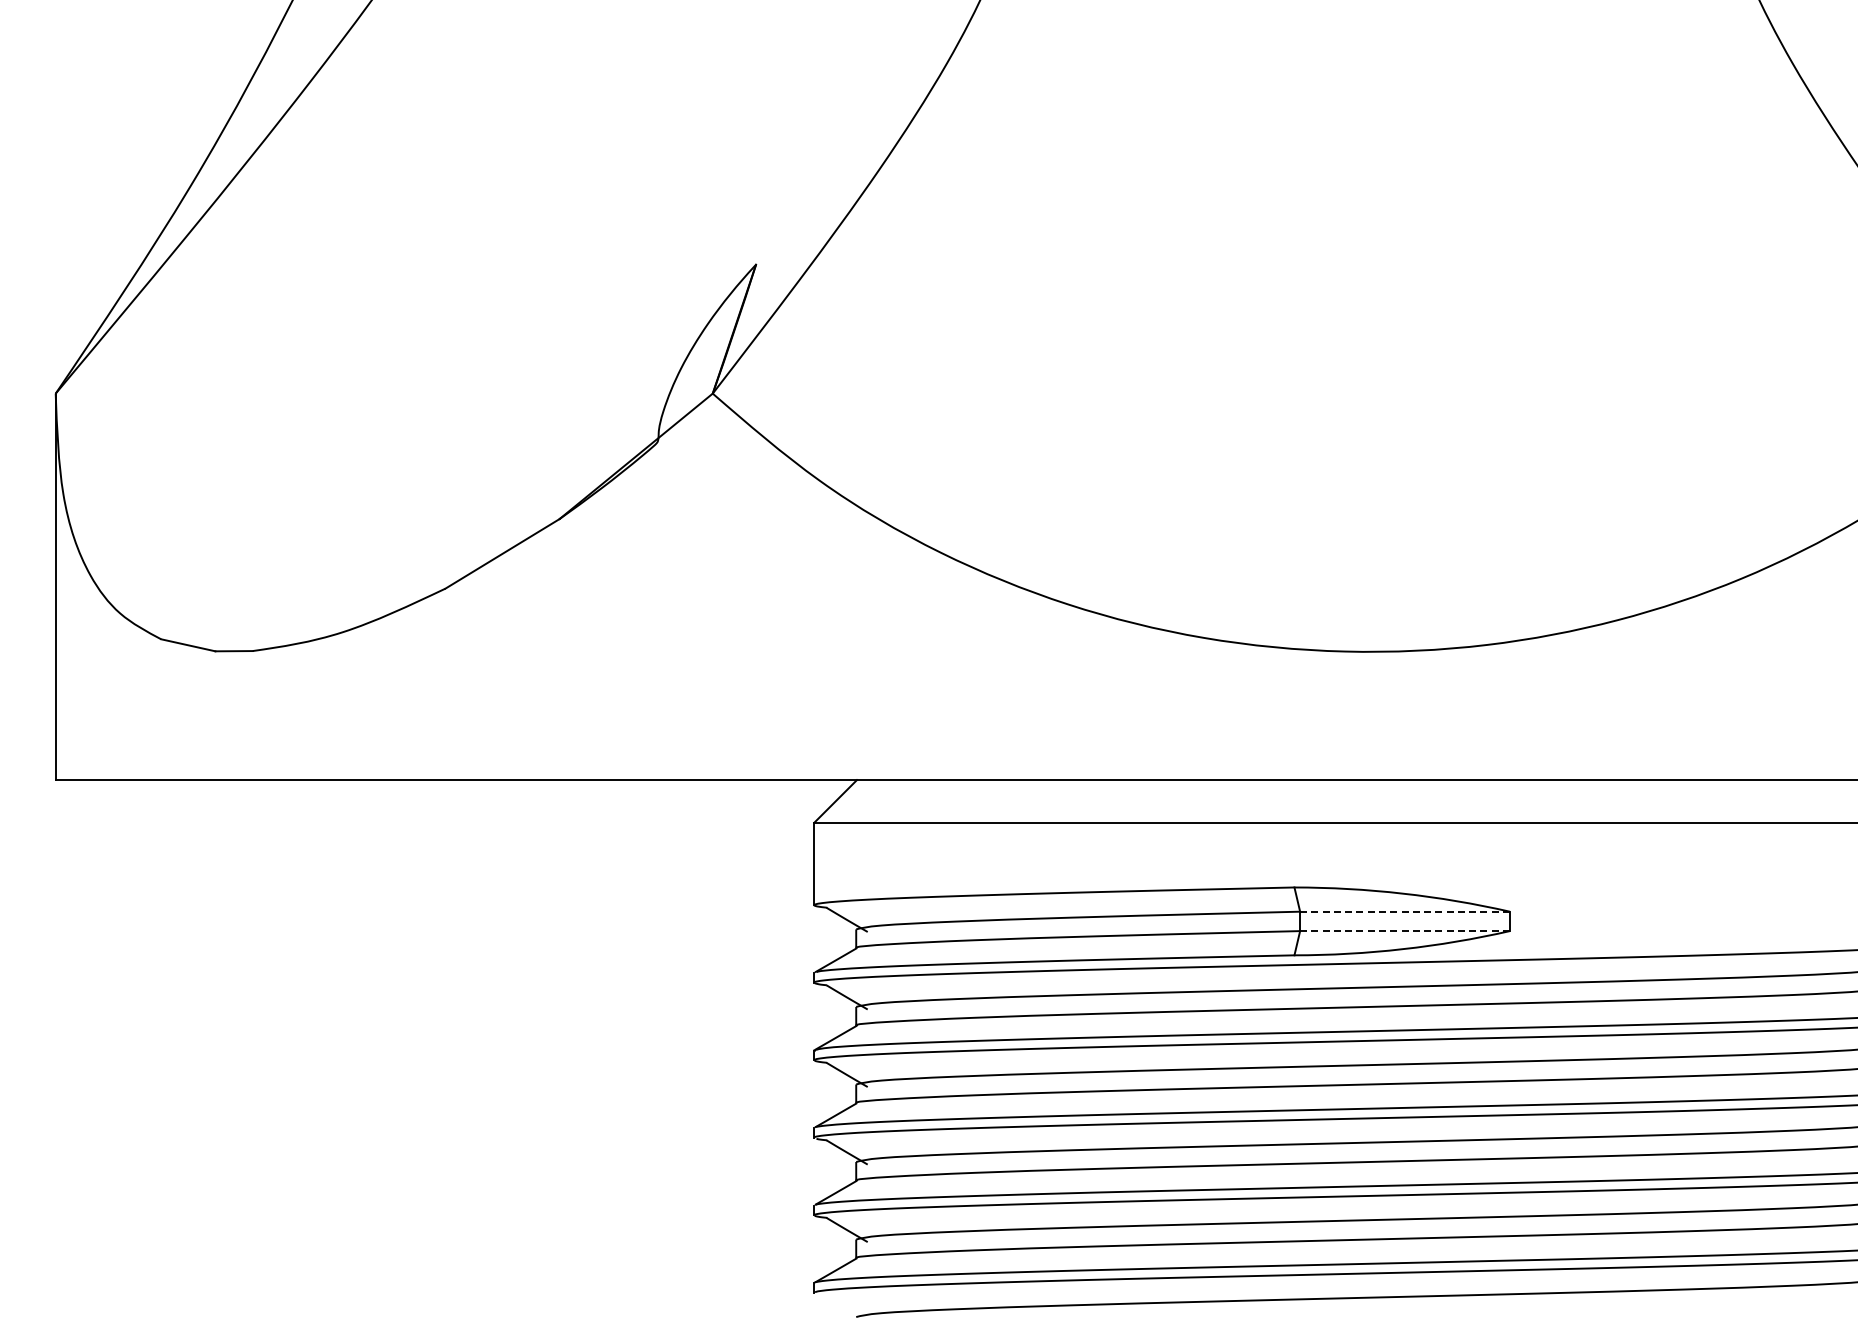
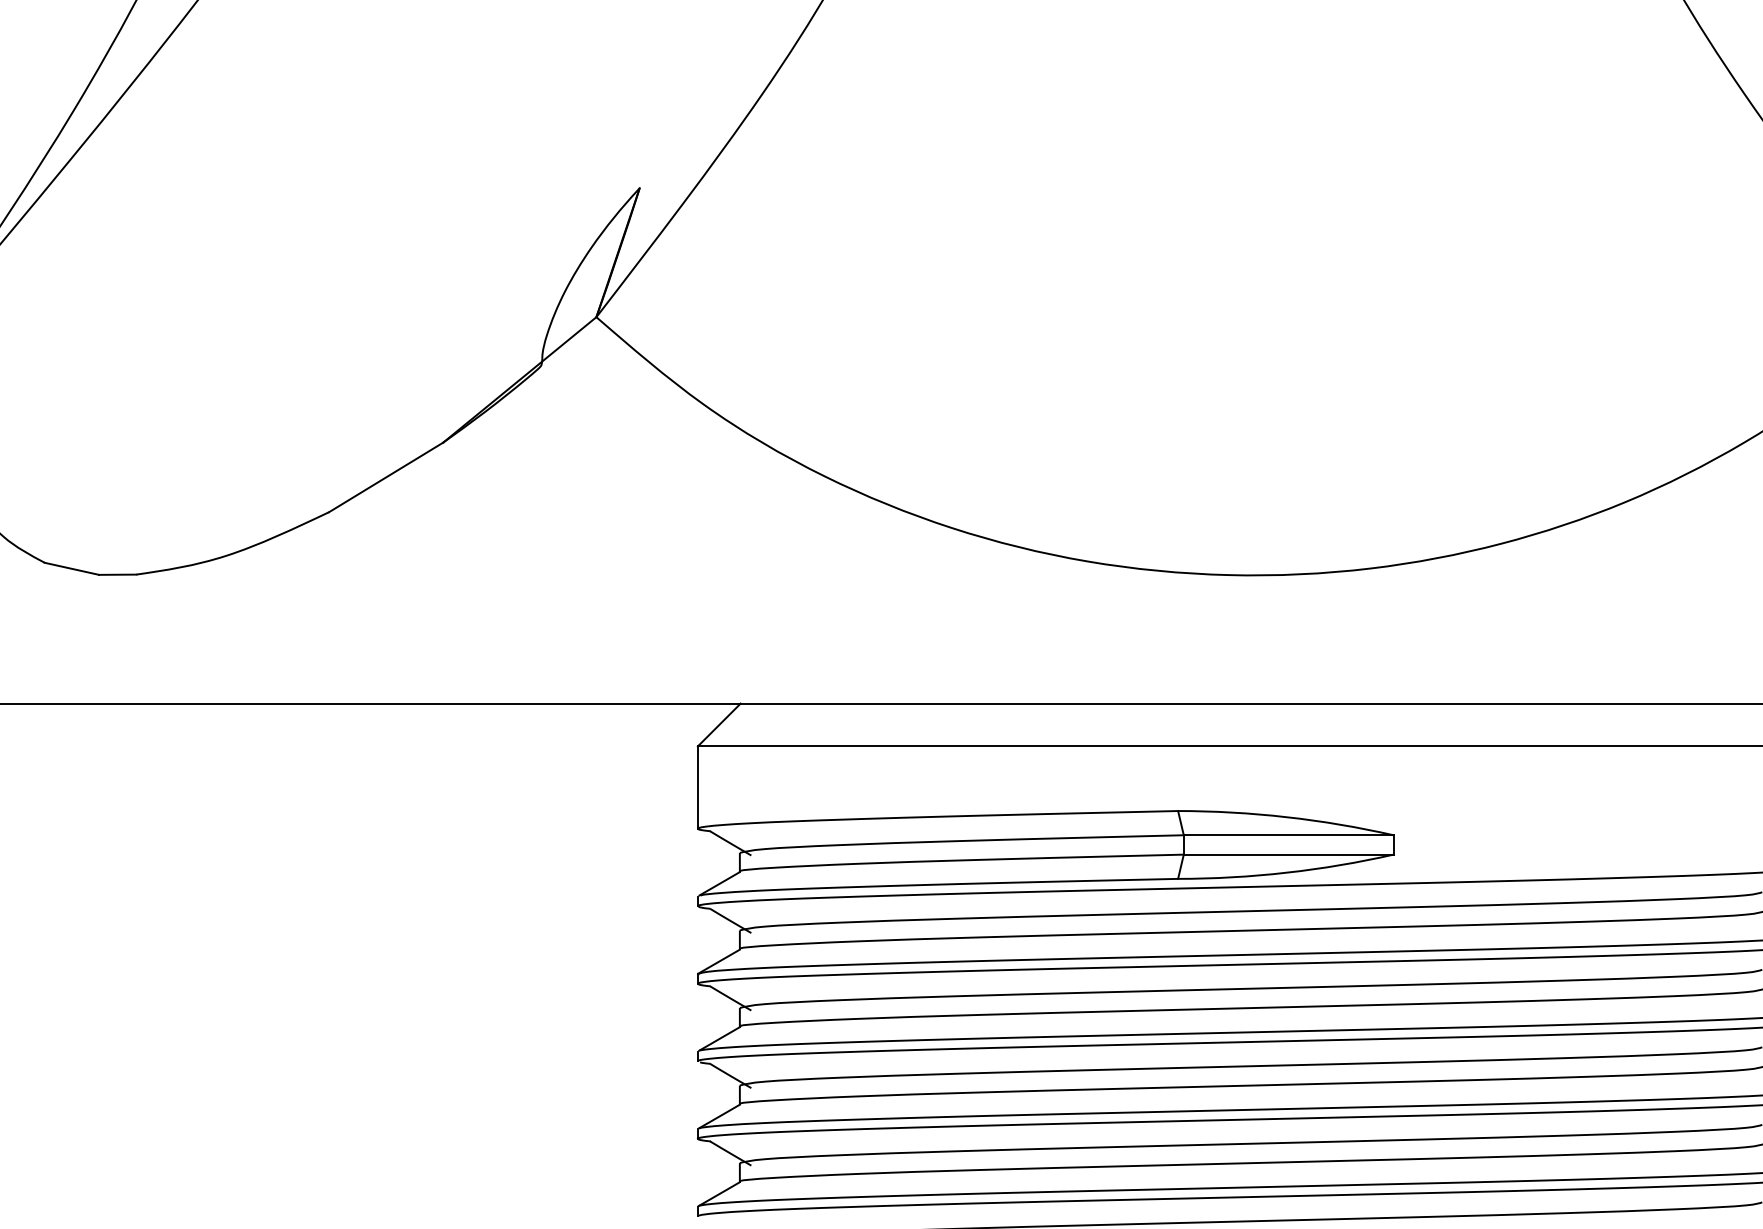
line: (1405, 911) -> (1289, 835), dashed -> solid
line: (1405, 931) -> (1289, 855), dashed -> solid

